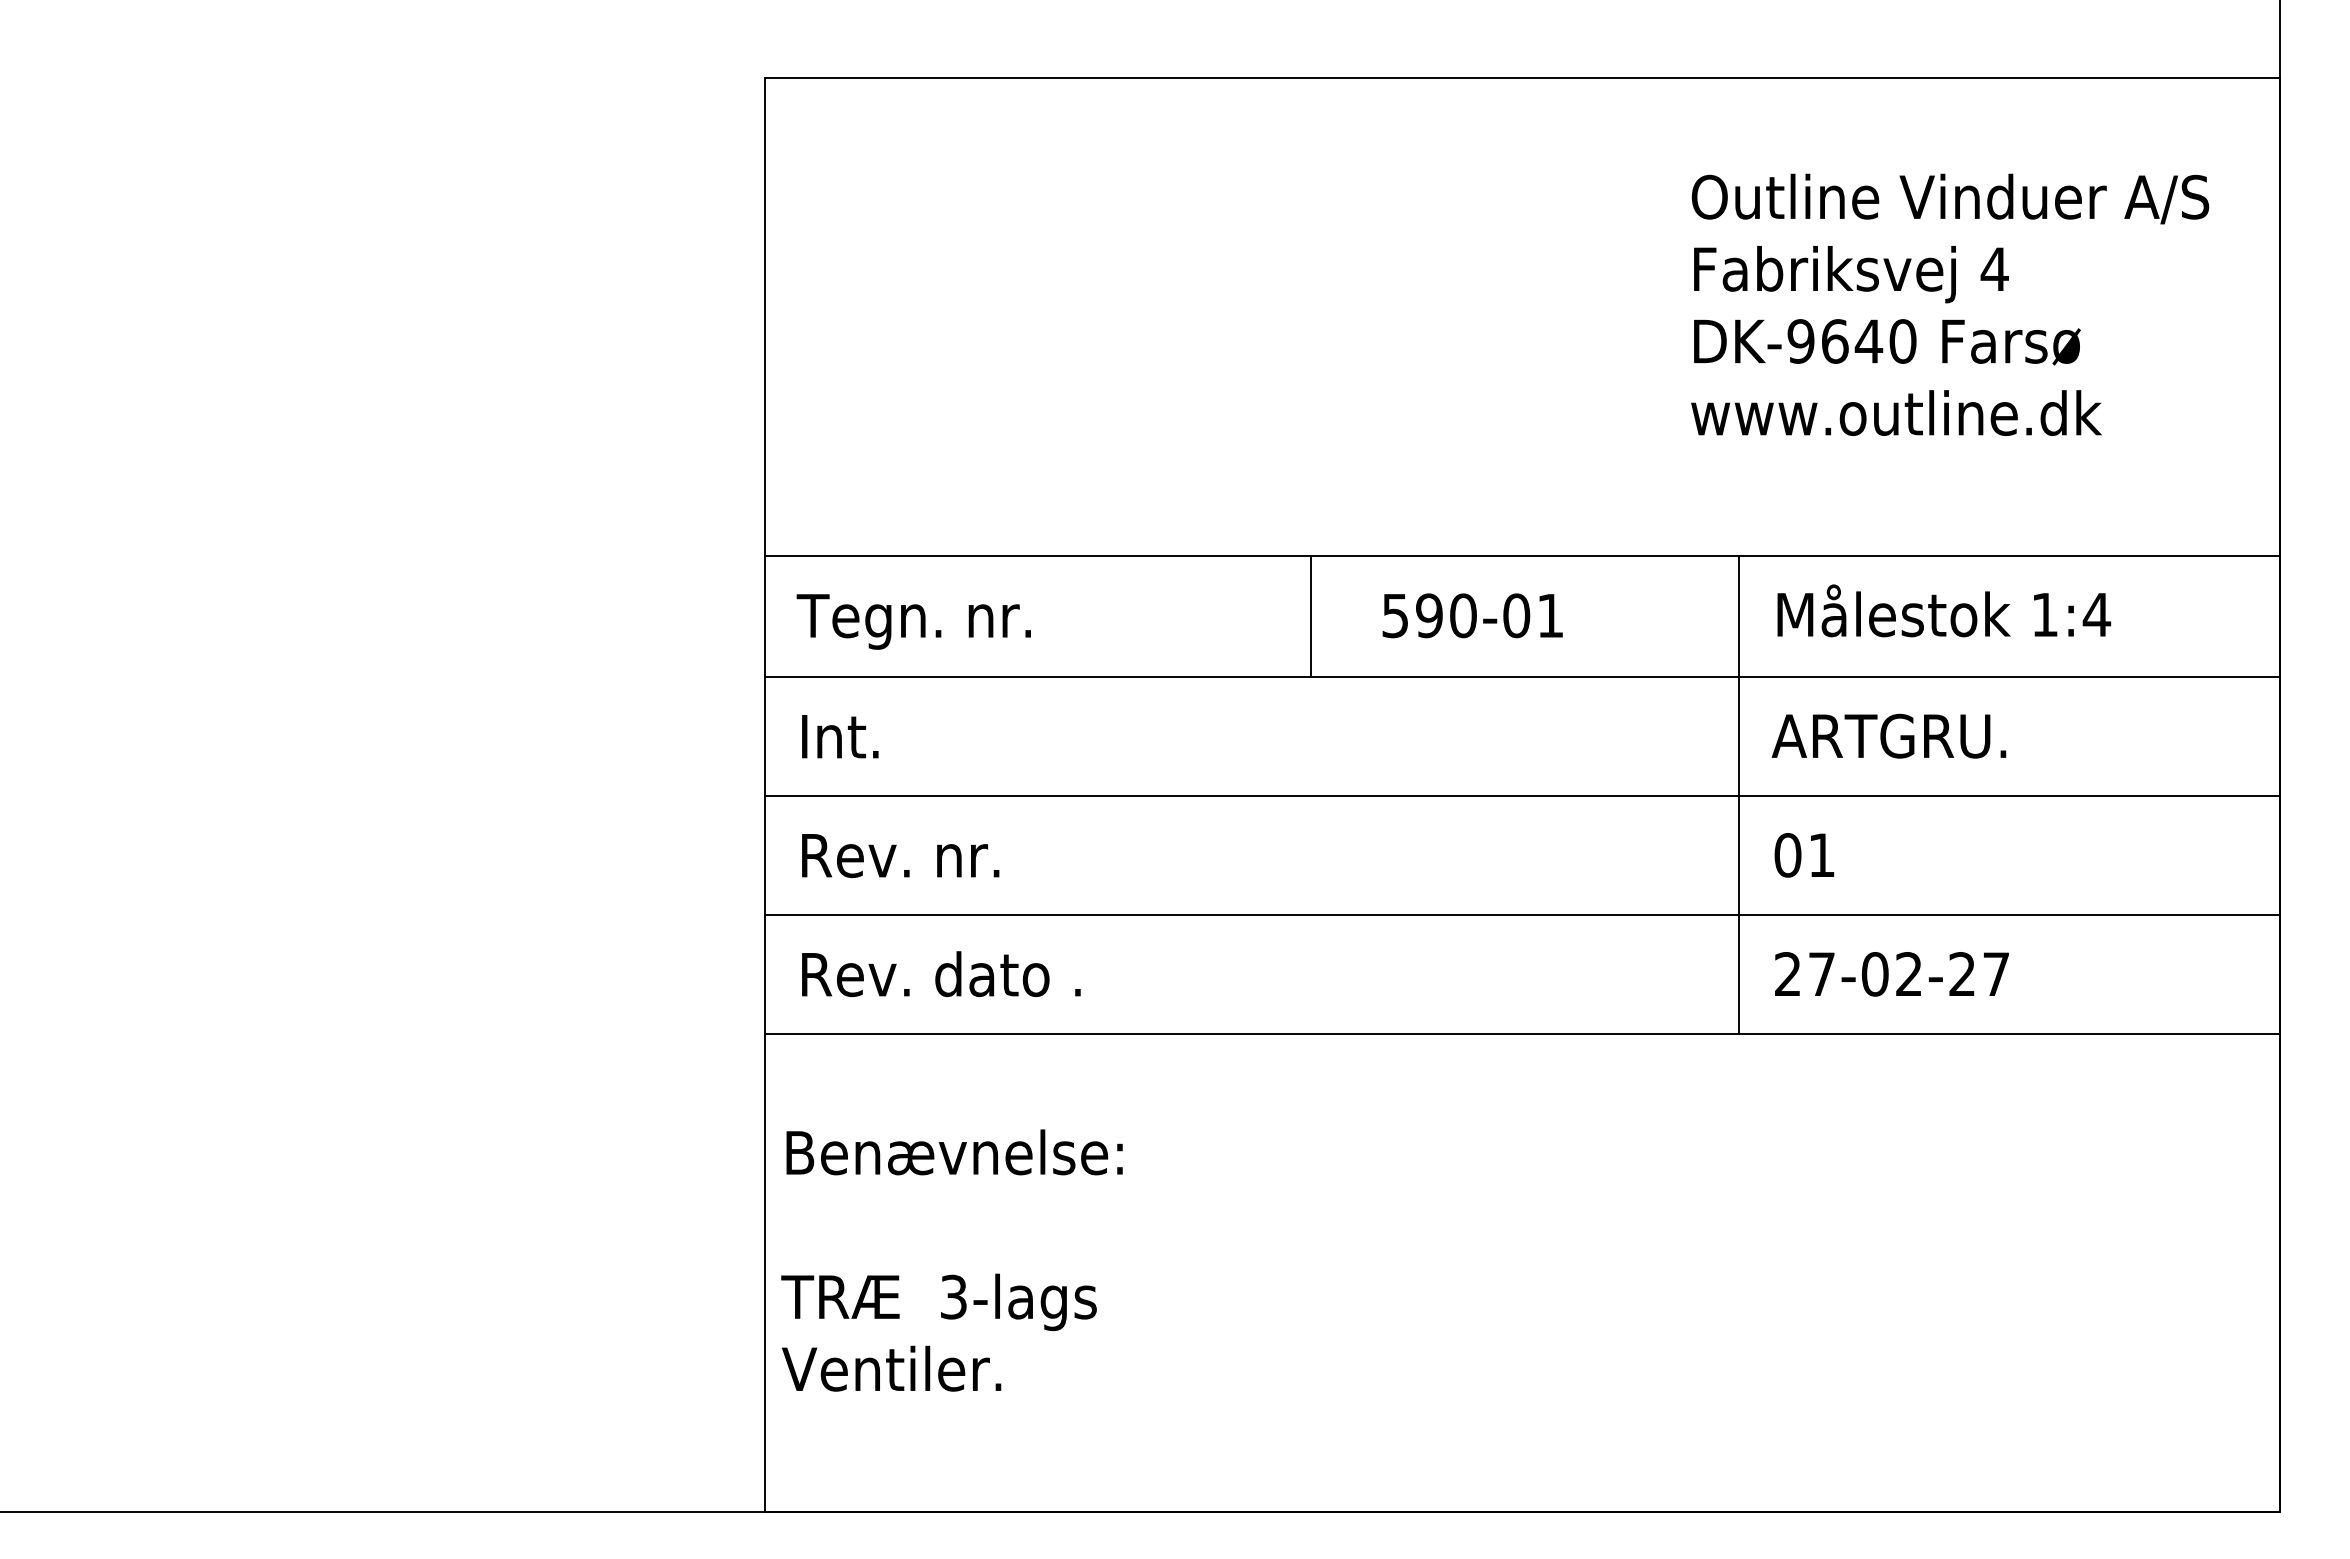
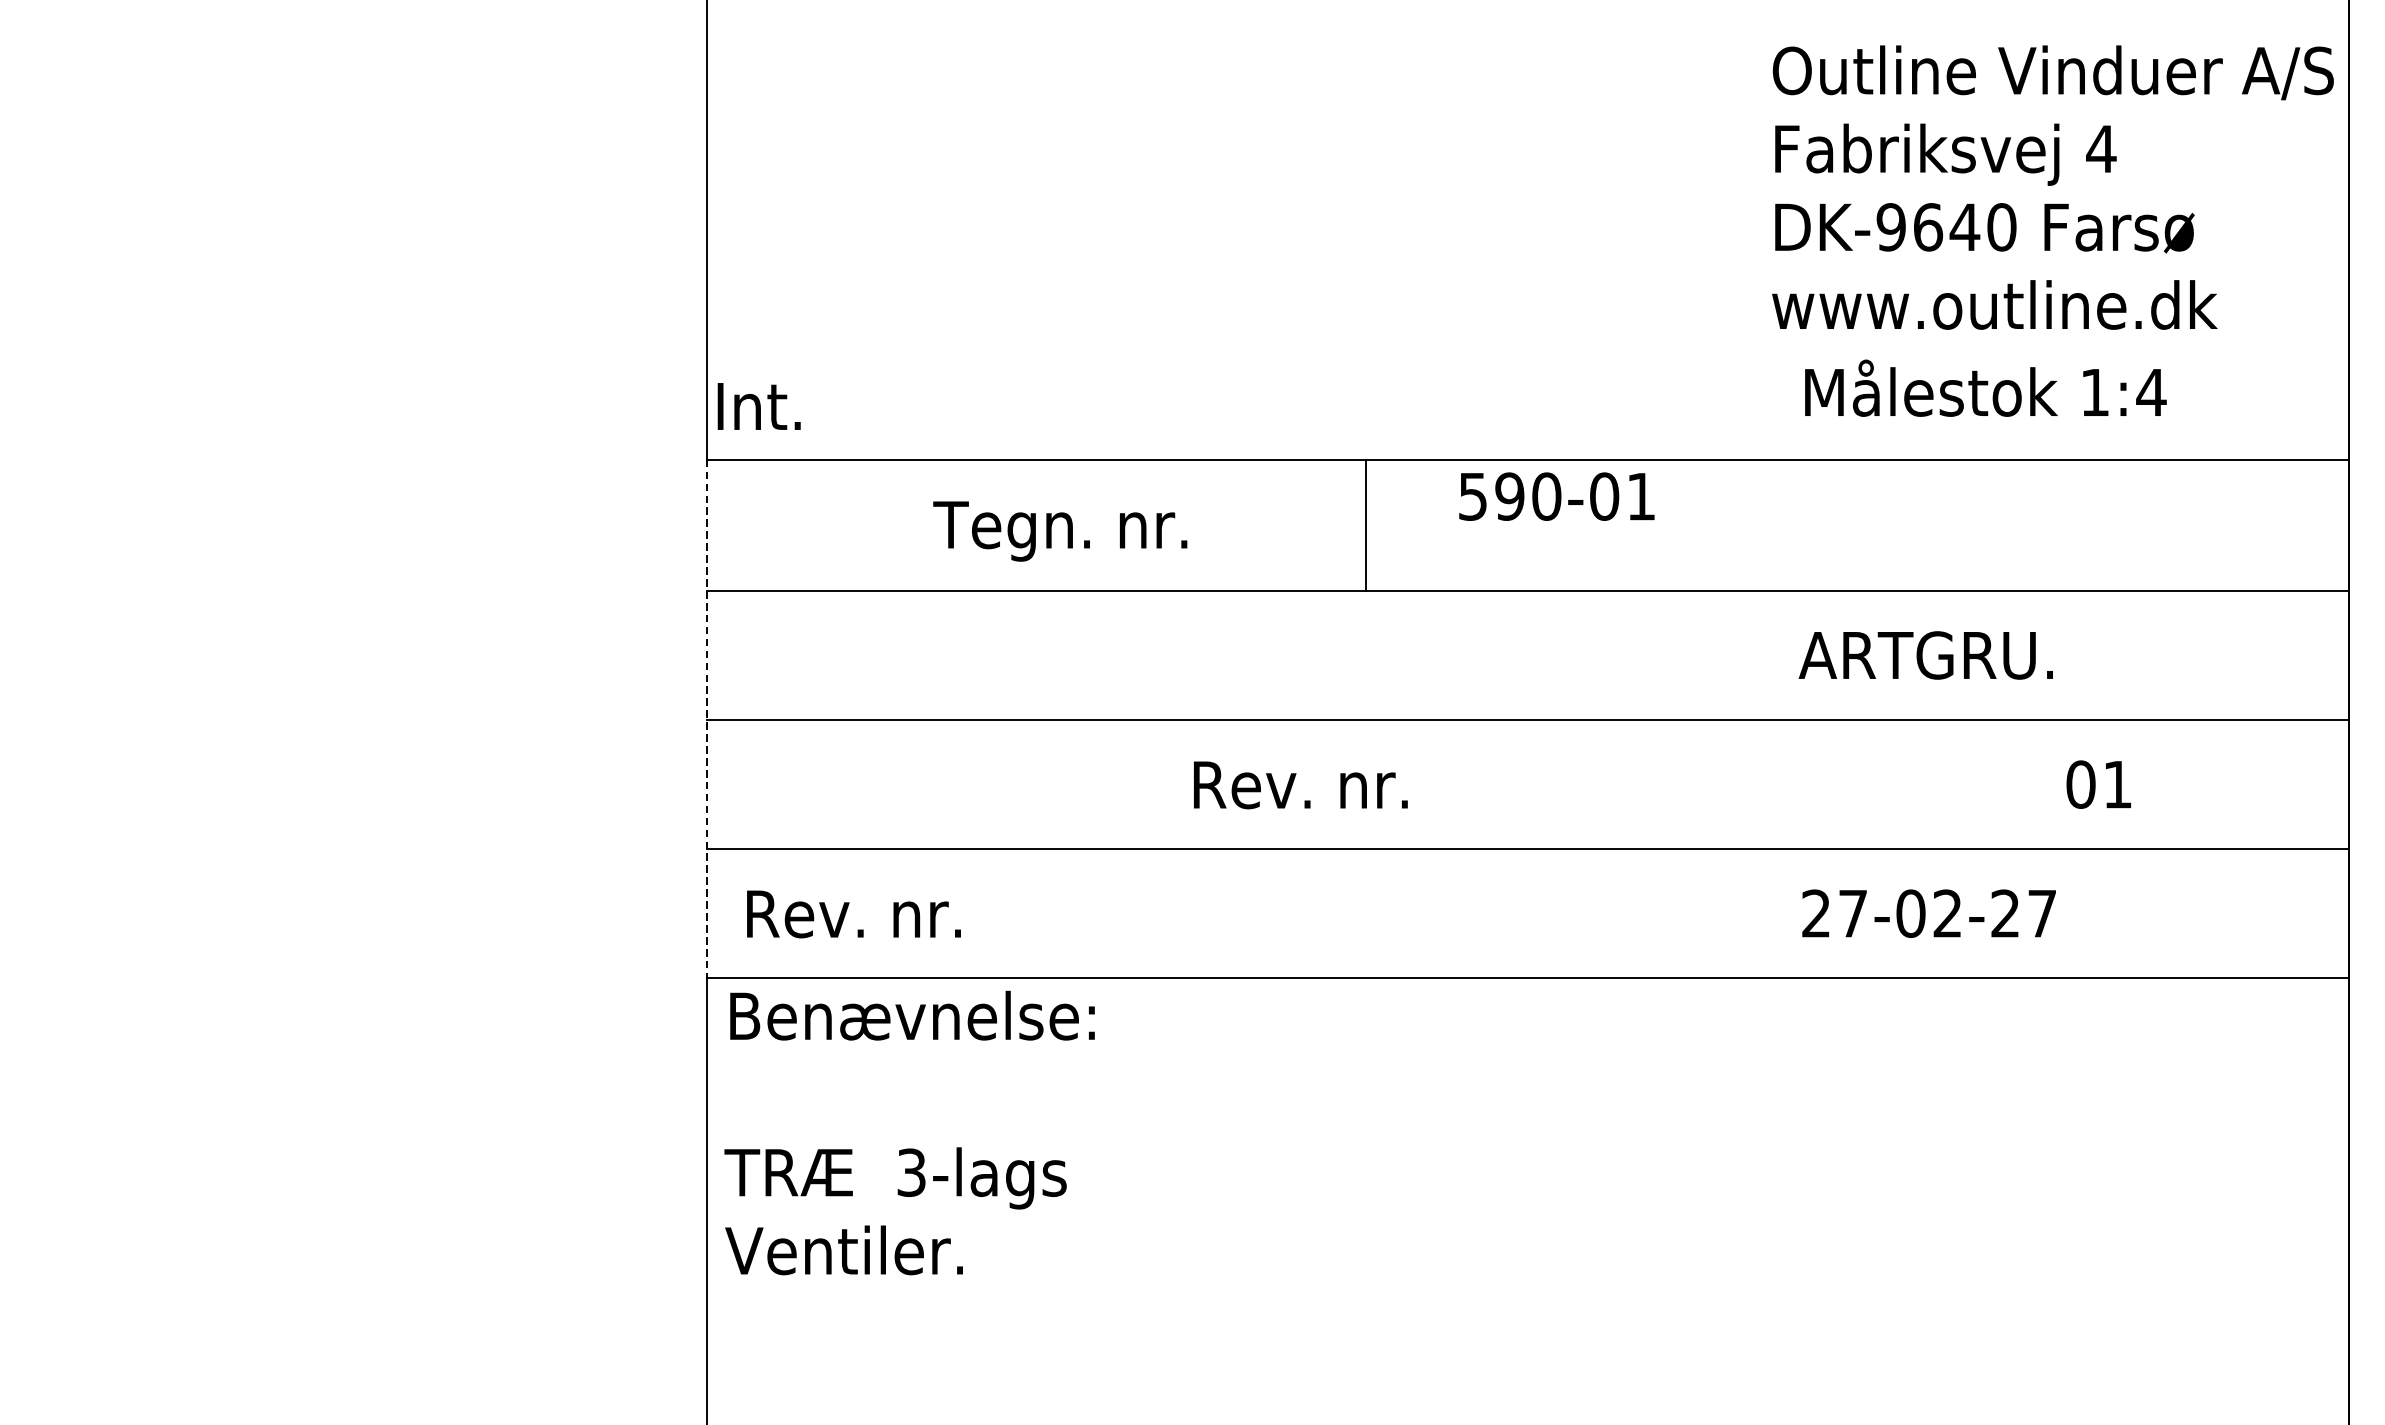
text: (1950, 304) -> (2053, 187), moved
text: (1944, 610) -> (1986, 387), moved
text: (1472, 615) -> (1556, 496), moved
line: (1311, 616) -> (1366, 525), moved
text: (913, 621) -> (1059, 531), moved
text: (840, 736) -> (759, 406), moved
line: (1738, 794) -> (1762, 718), removed
line: (764, 795) -> (706, 719), solid -> dashed
text: (1804, 855) -> (2098, 784), moved
text: (900, 856) -> (1300, 785), moved
text: (1007, 974) -> (969, 913), Rev. dato . -> Rev. nr.
text: (951, 1260) -> (909, 1132), moved

